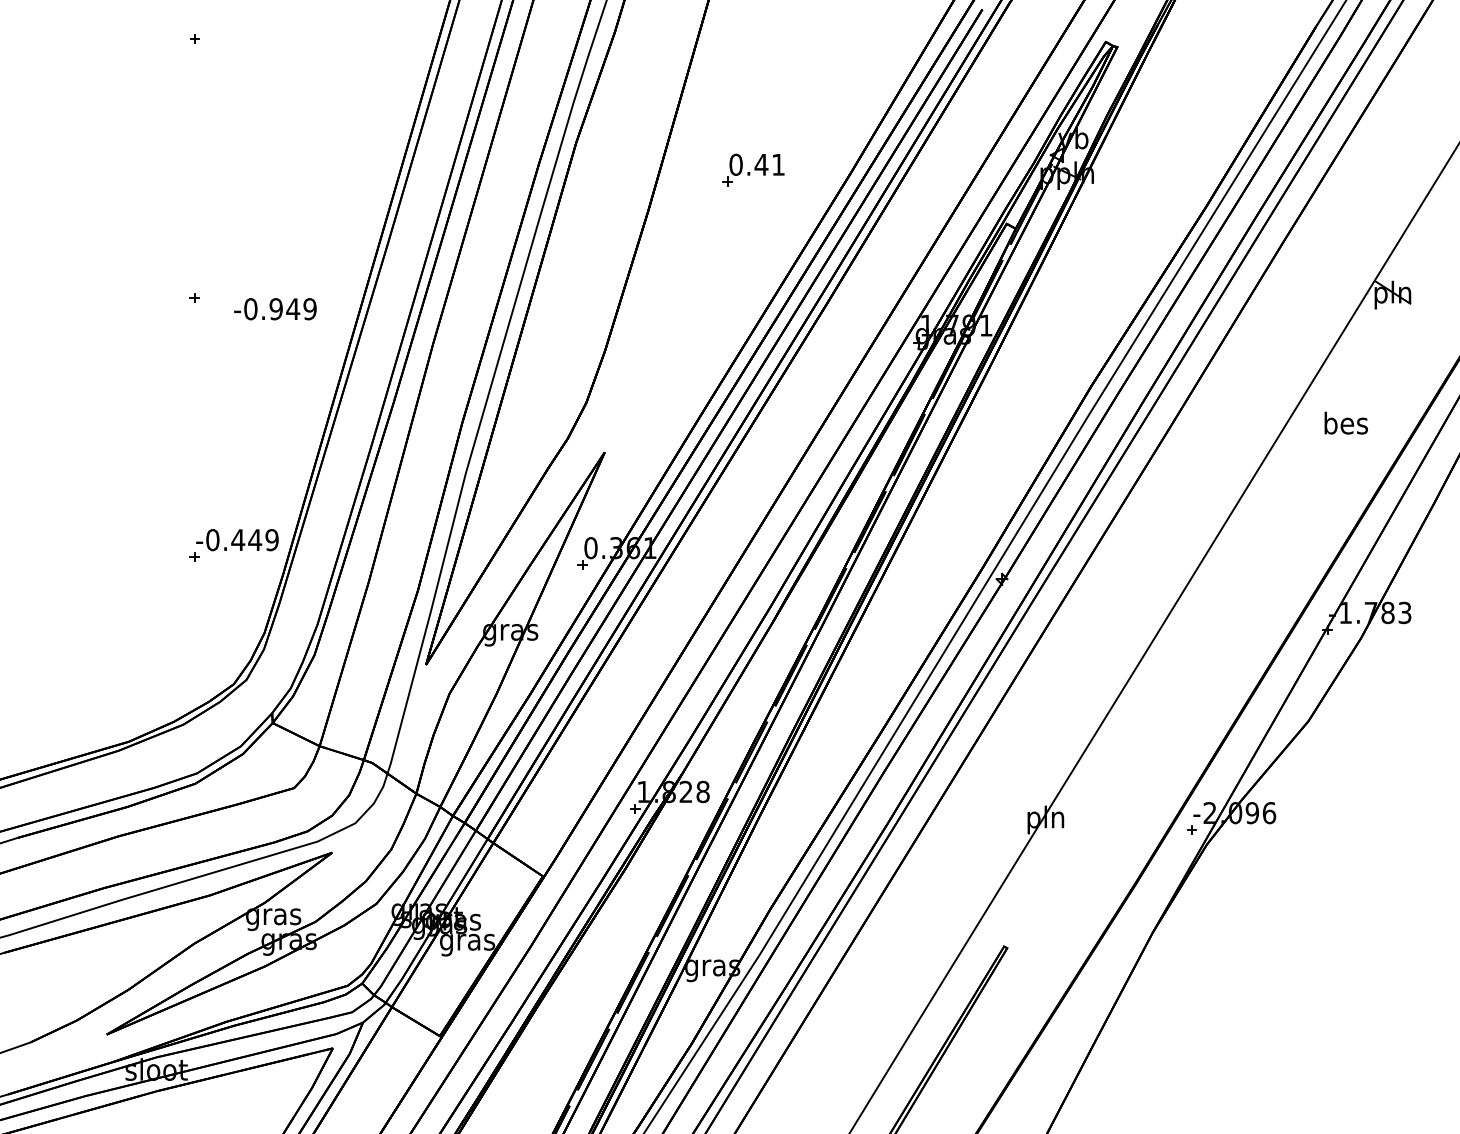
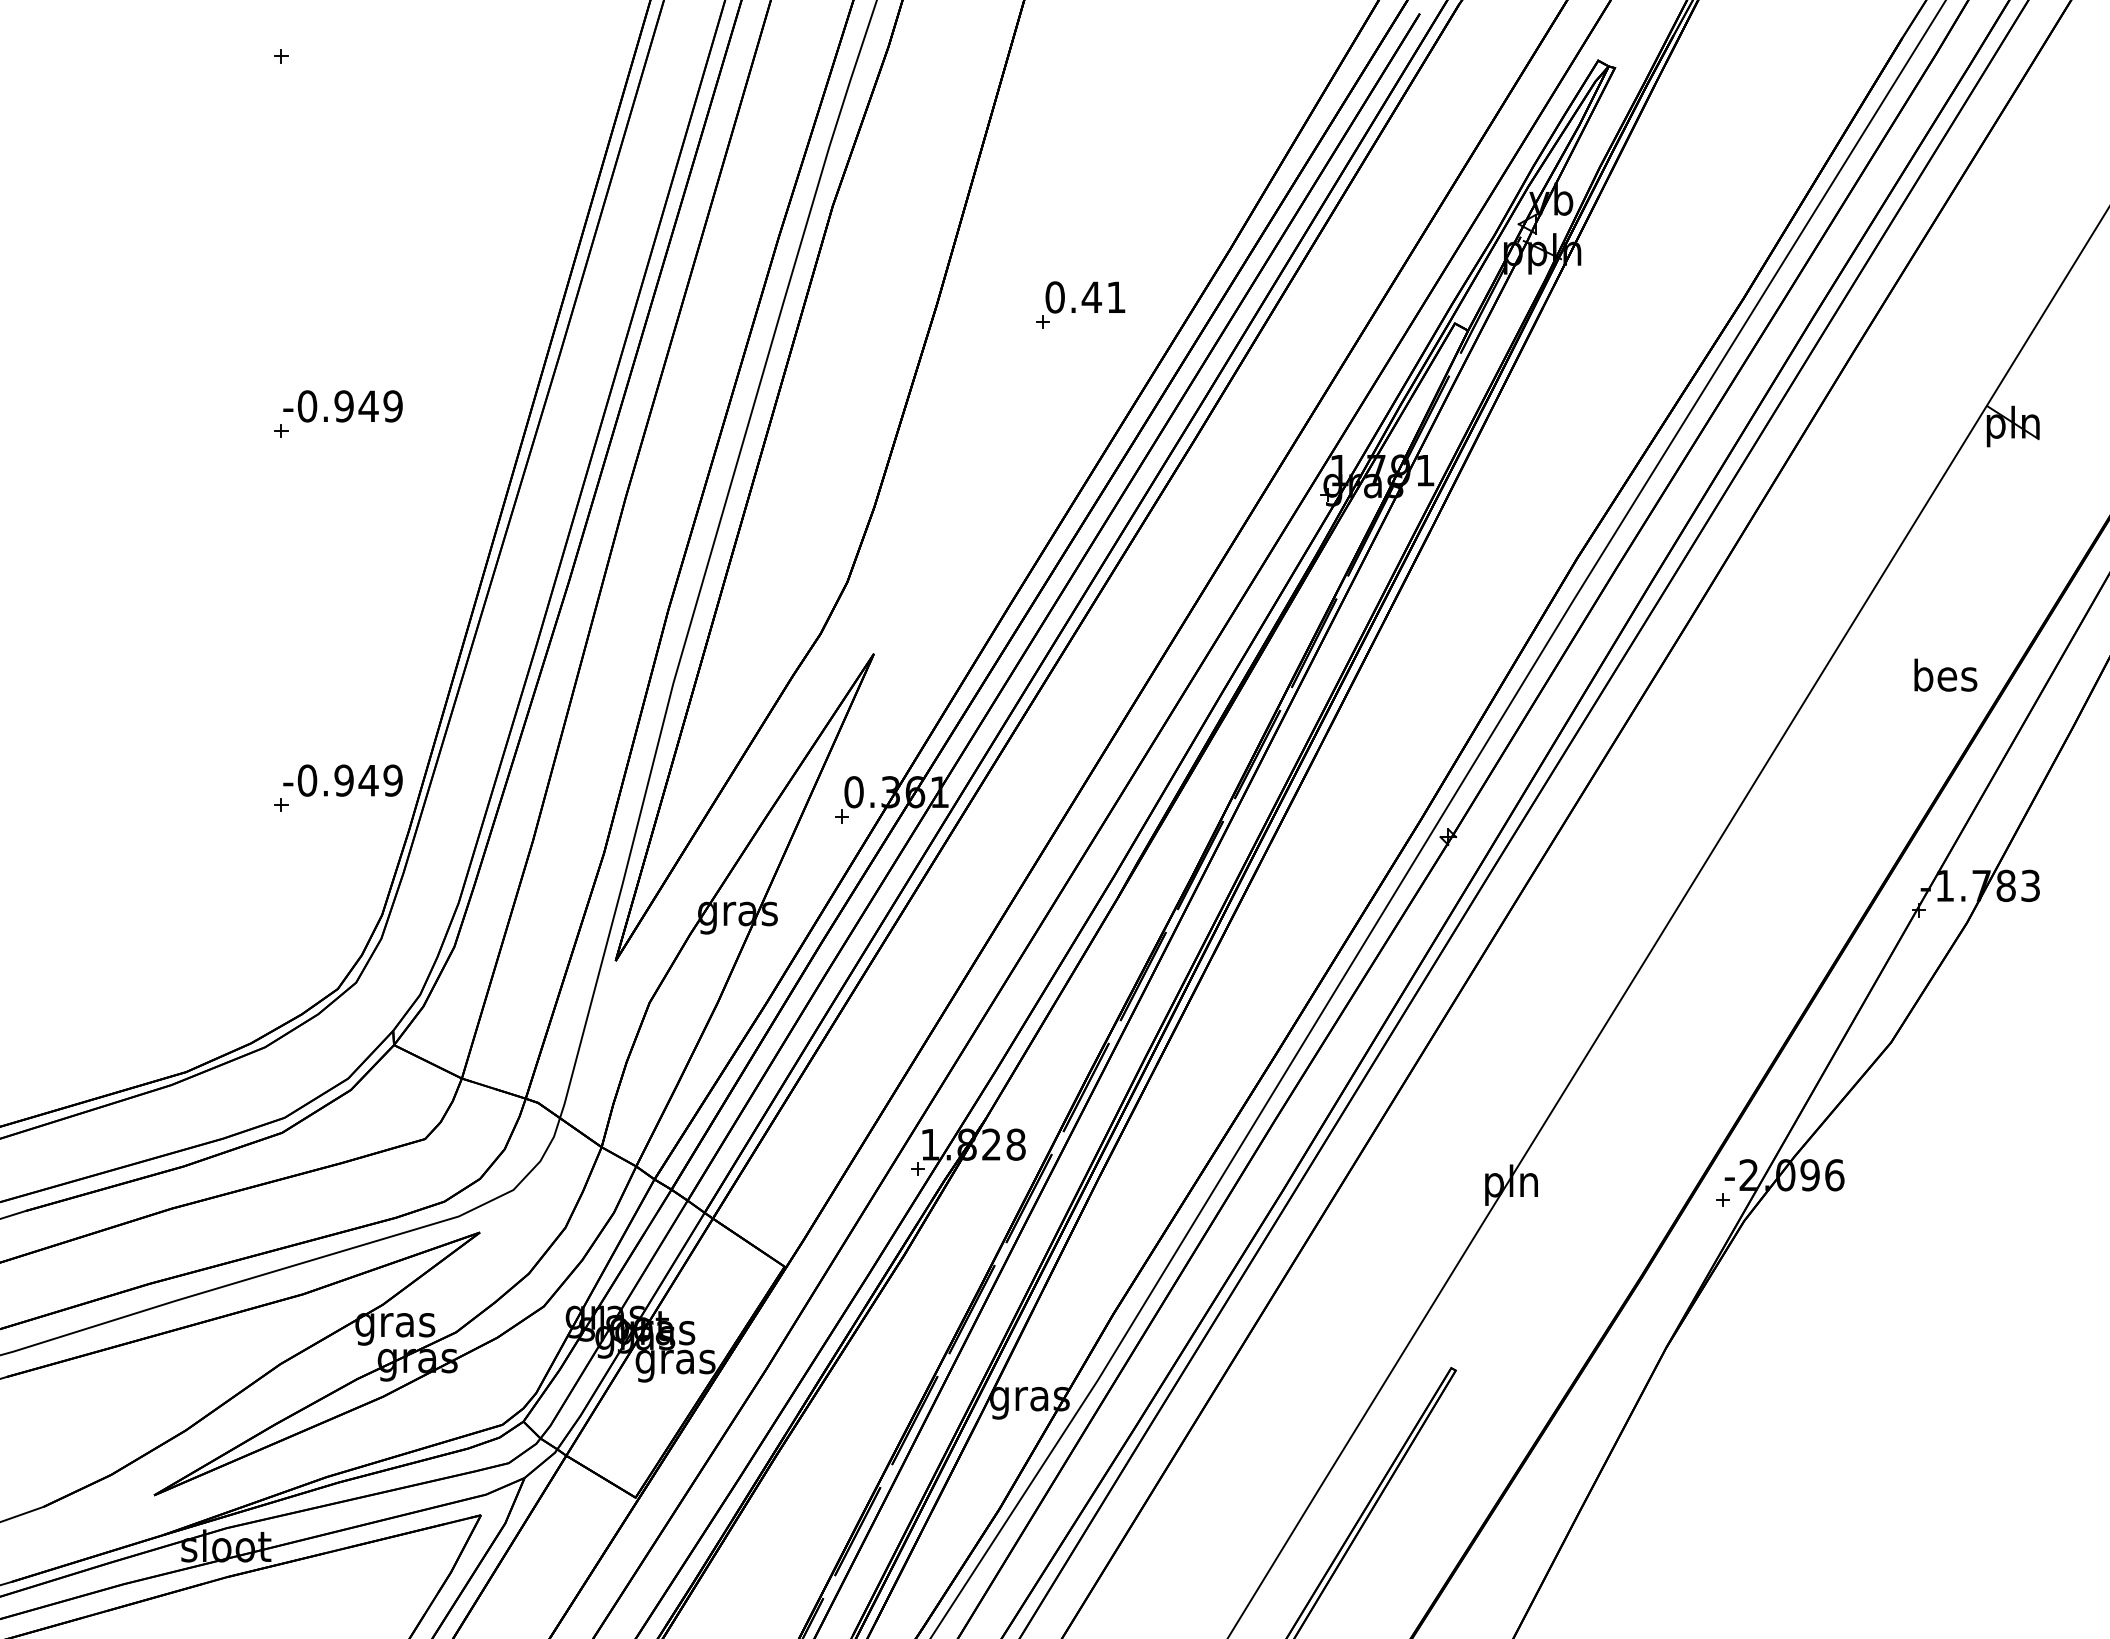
part: (753, 169) -> (1080, 304), moved
text: (275, 309) -> (343, 406), moved
text: (1345, 422) -> (1944, 674), moved
text: (238, 540) -> (344, 781), -0.449 -> -0.949

